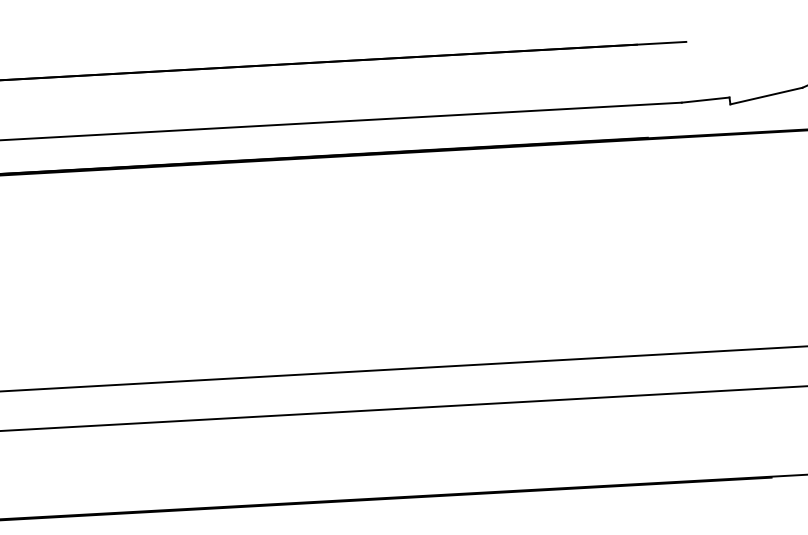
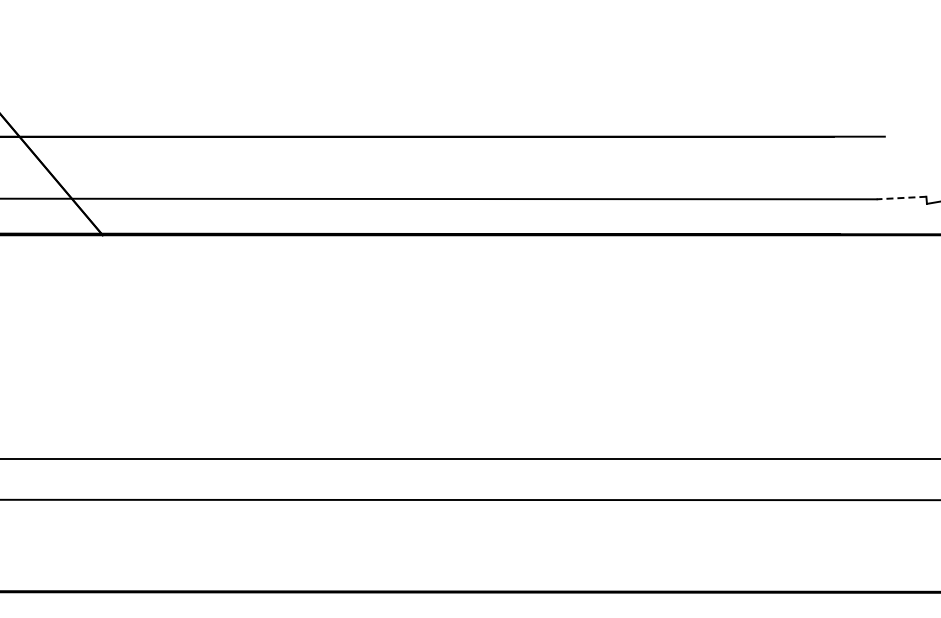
line: (705, 100) -> (901, 198), solid -> dashed

